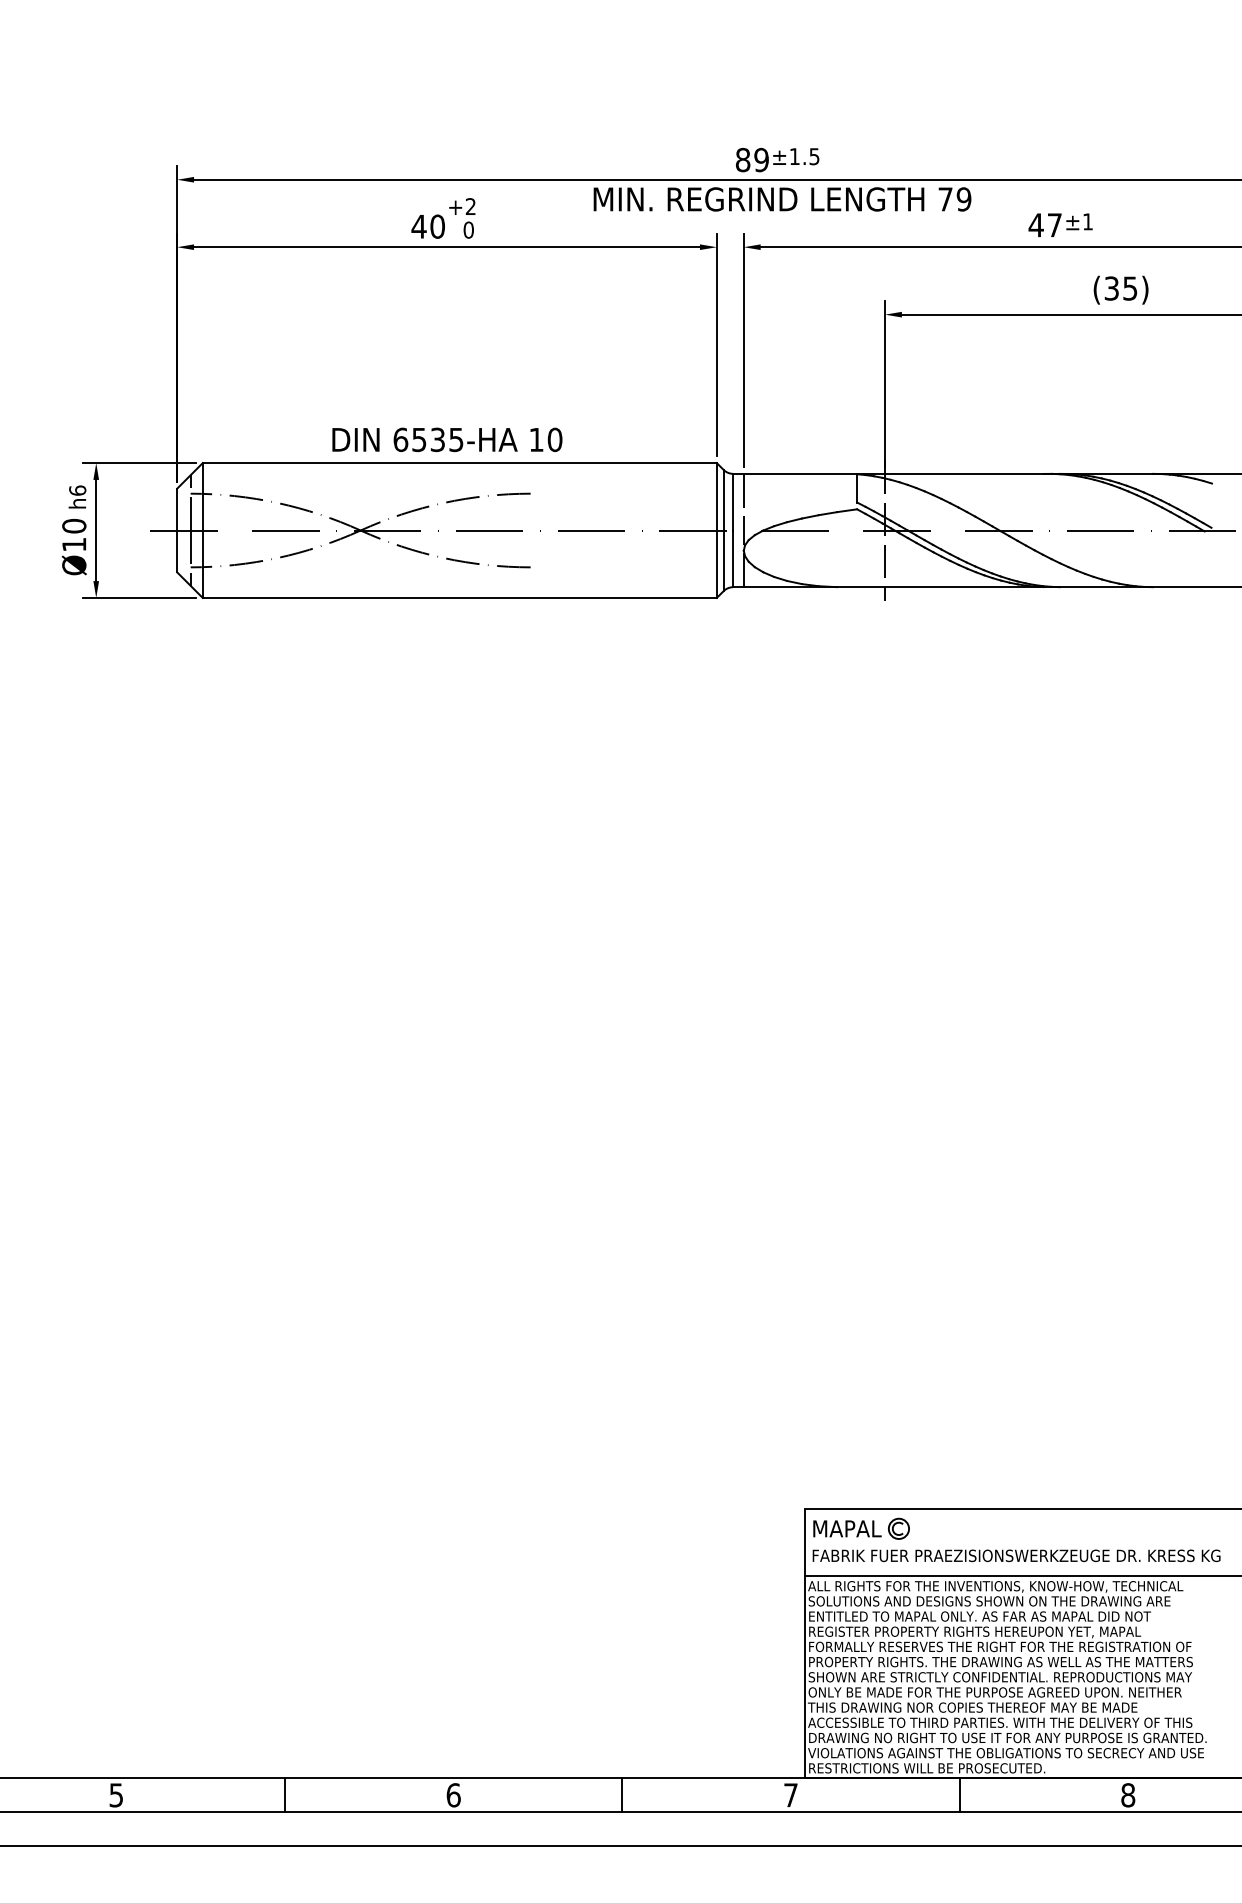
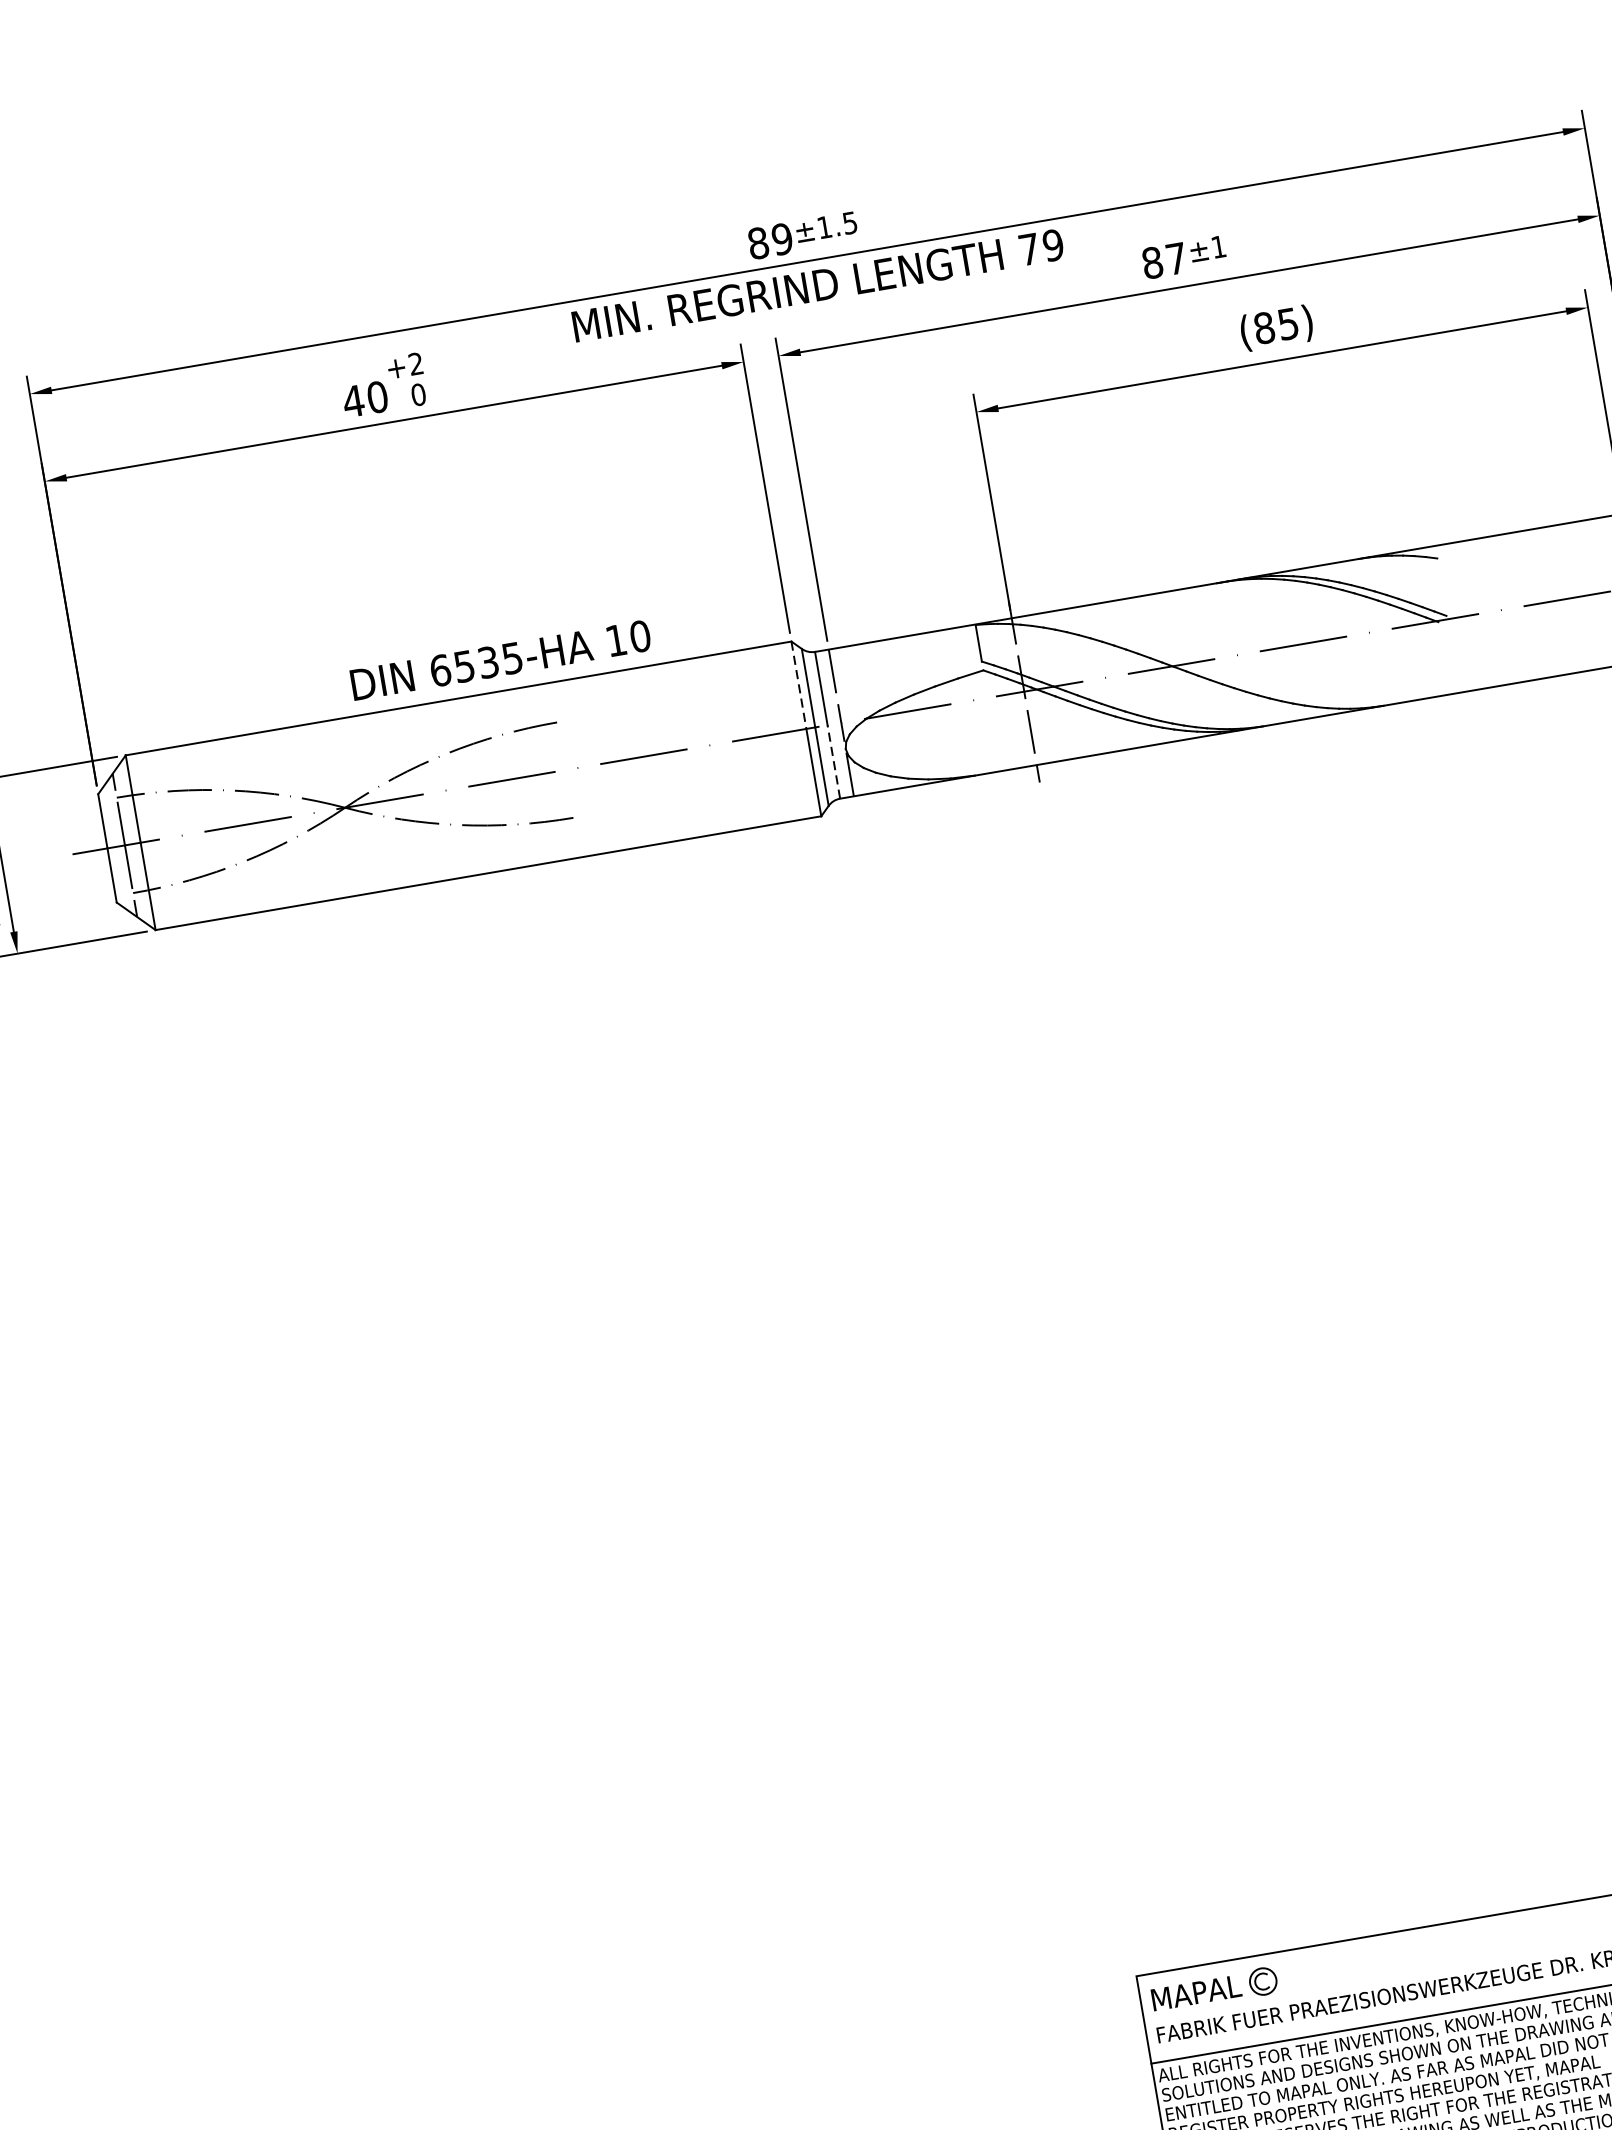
text: (1035, 225) -> (1151, 263), 47 -> 87
text: (1111, 288) -> (1263, 328), (35) -> (85)
text: (447, 439) -> (500, 659), moved
line: (716, 496) -> (798, 684), solid -> dashed
line: (733, 558) -> (834, 761), solid -> dashed

